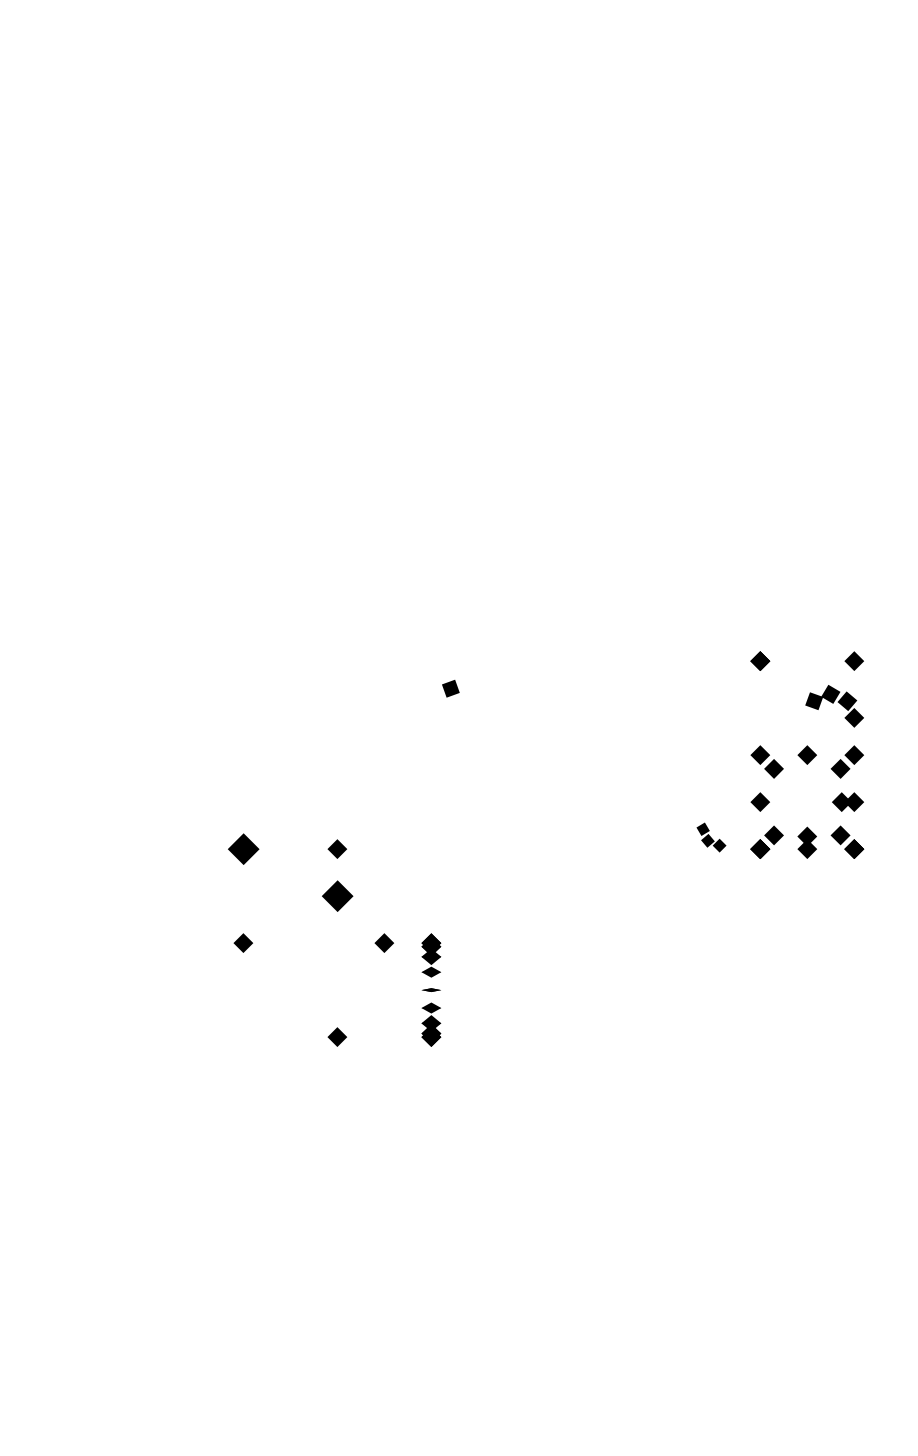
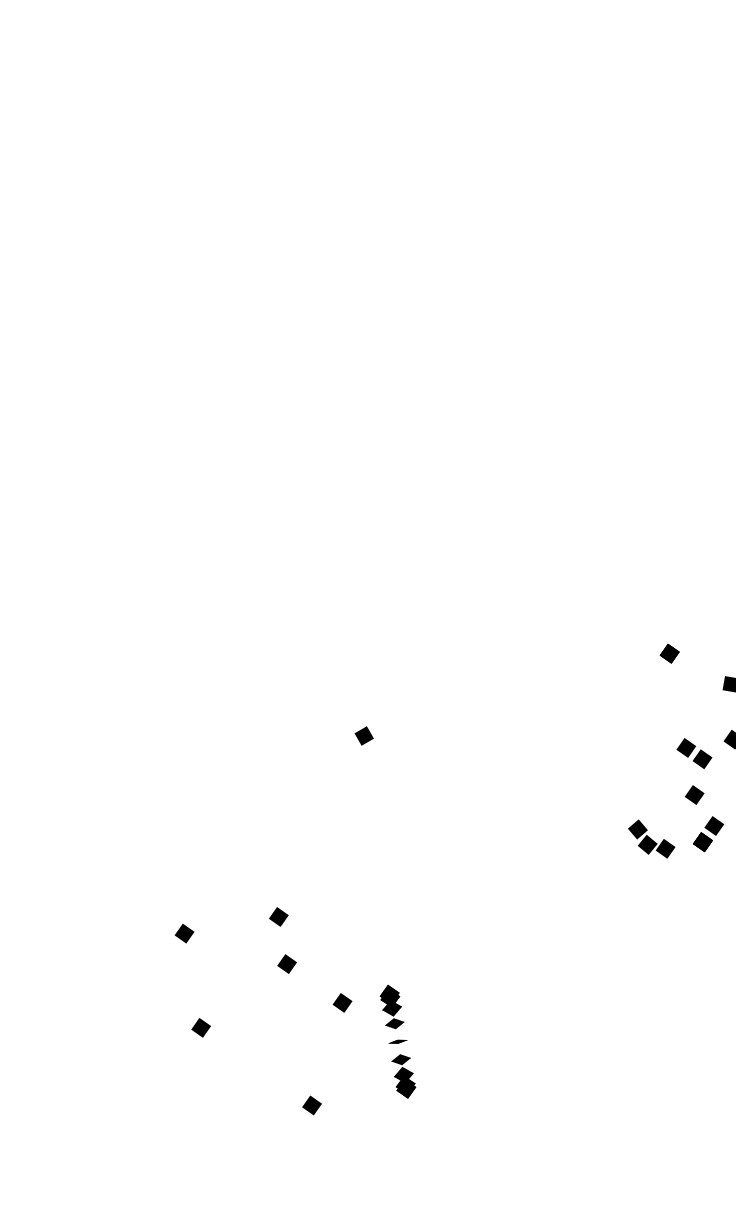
part: (711, 837) -> (651, 839), size x1.43
part: (242, 848) -> (183, 933), size x0.62
part: (336, 895) -> (286, 963), size x0.62

